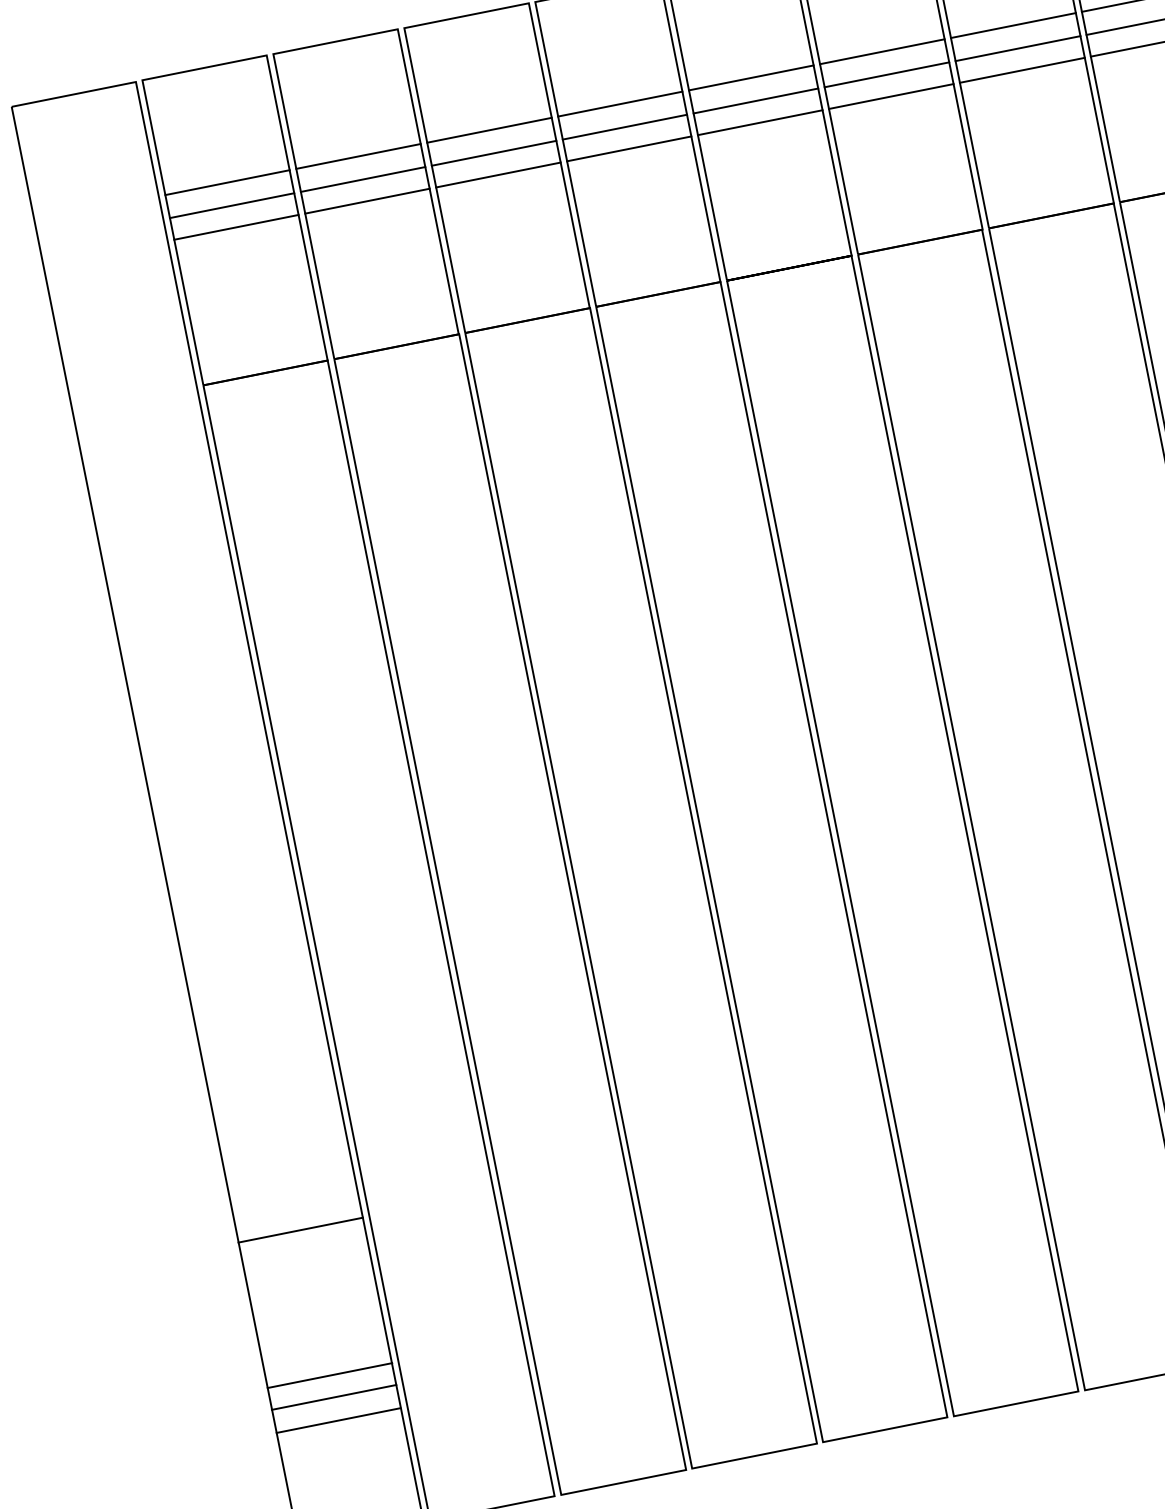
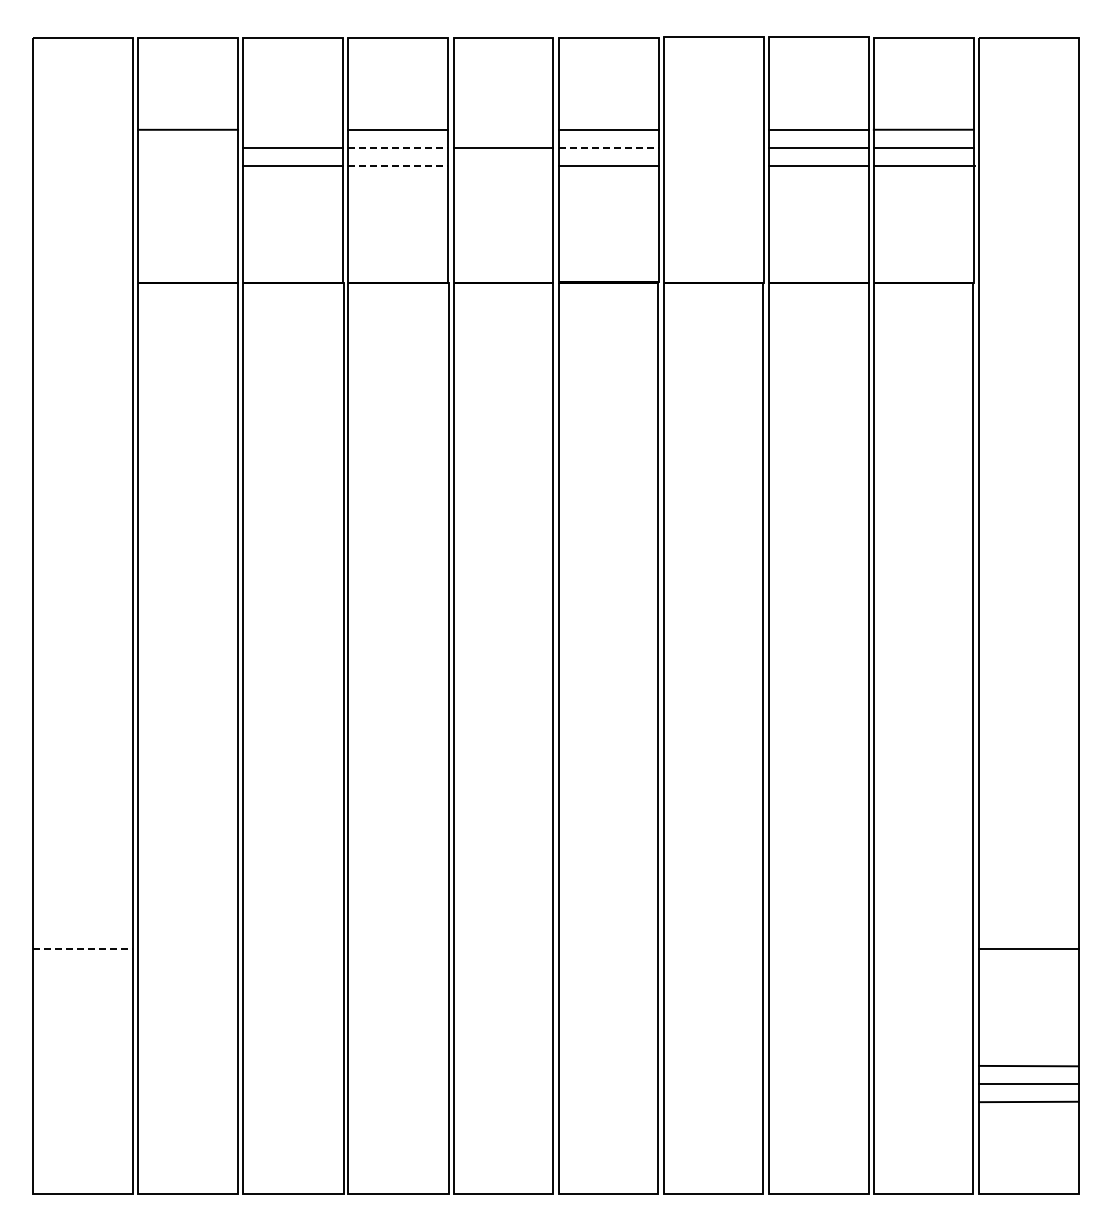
line: (882, 51) -> (713, 129), removed
line: (886, 75) -> (713, 148), removed
line: (891, 96) -> (713, 165), removed
line: (757, 101) -> (609, 148), solid -> dashed
line: (620, 103) -> (503, 129), removed
line: (629, 148) -> (503, 165), removed
line: (494, 153) -> (398, 148), solid -> dashed
line: (358, 156) -> (293, 129), removed
line: (498, 174) -> (398, 165), solid -> dashed
line: (232, 205) -> (188, 148), removed
line: (236, 227) -> (188, 165), removed
line: (301, 1230) -> (83, 949), solid -> dashed
line: (330, 1375) -> (83, 1066), removed
line: (334, 1397) -> (83, 1083), removed
line: (338, 1421) -> (82, 1102), removed

